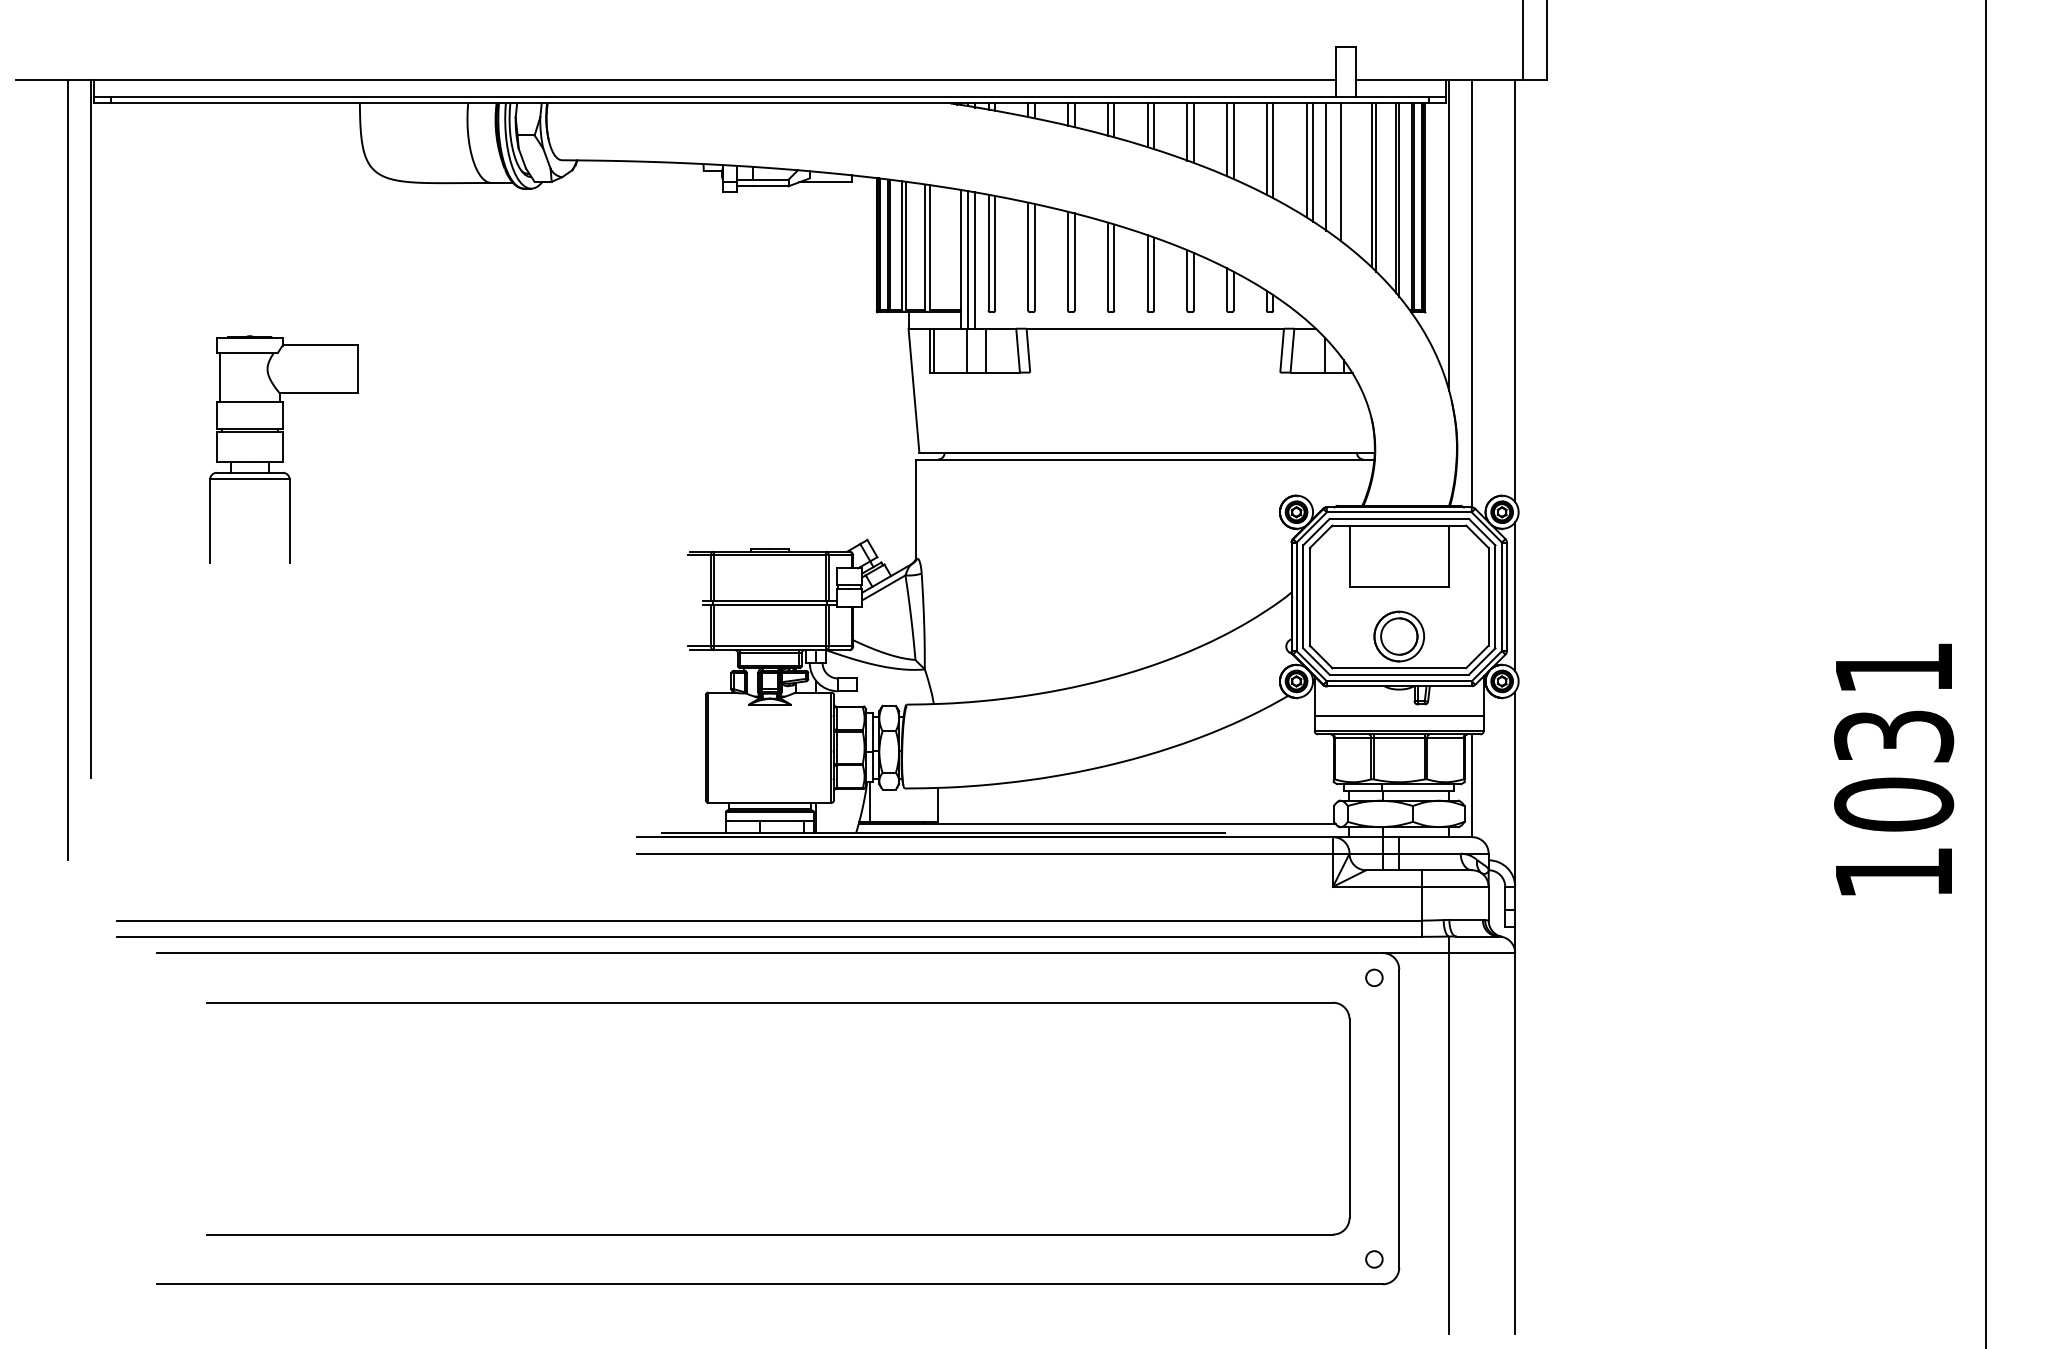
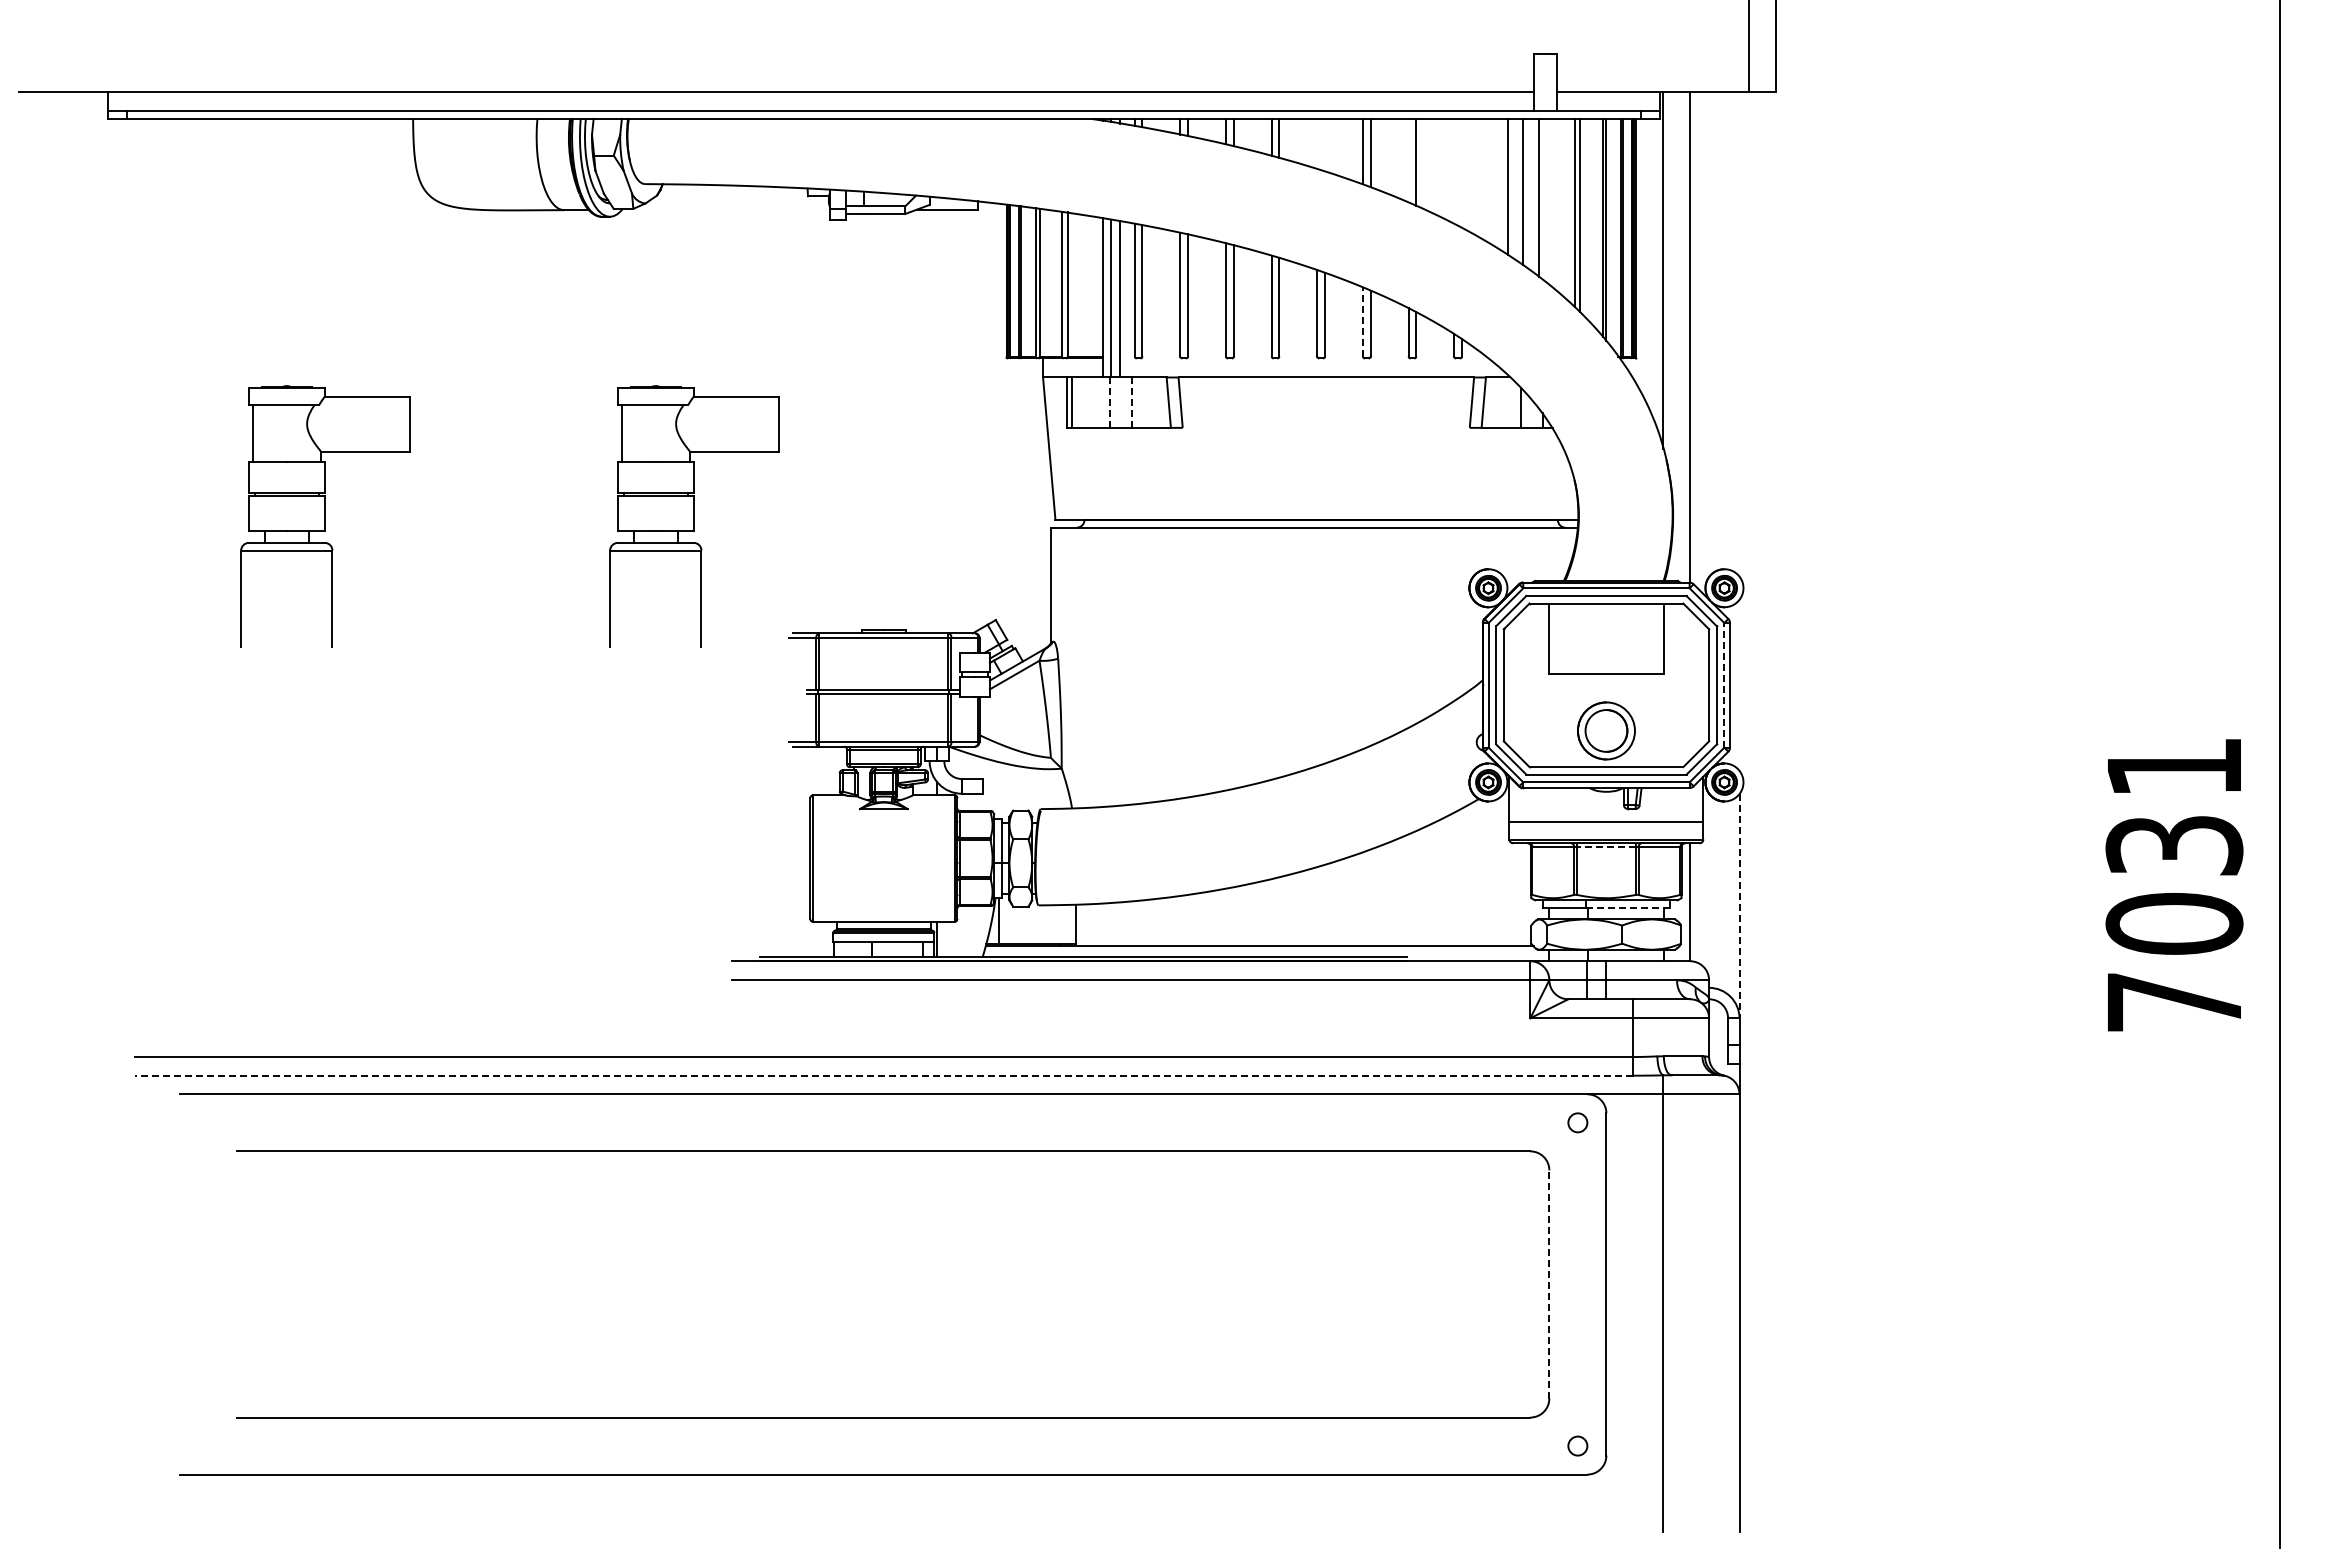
line: (1147, 124) -> (1317, 143), removed
line: (1153, 125) -> (1324, 144), removed
line: (1226, 139) -> (1408, 160), removed
line: (1266, 149) -> (1454, 171), removed
line: (1273, 150) -> (1461, 172), removed
line: (1306, 159) -> (1499, 183), removed
line: (1187, 279) -> (1363, 321), solid -> dashed
line: (1515, 291) -> (1739, 334), removed
line: (986, 350) -> (1132, 402), solid -> dashed
line: (967, 351) -> (1110, 403), solid -> dashed
line: (91, 428) -> (104, 492), removed
part: (604, 449) -> (694, 516), added
line: (67, 469) -> (77, 539), removed
line: (1502, 596) -> (1724, 684), solid -> dashed
line: (1515, 596) -> (1739, 684), removed
line: (1399, 738) -> (1606, 847), solid -> dashed
line: (1515, 789) -> (1739, 906), solid -> dashed
line: (1418, 790) -> (1628, 907), solid -> dashed
text: (1894, 873) -> (2174, 1002), 1031 -> 7031
line: (769, 936) -> (883, 1075), solid -> dashed
line: (1349, 1117) -> (1549, 1283), solid -> dashed

